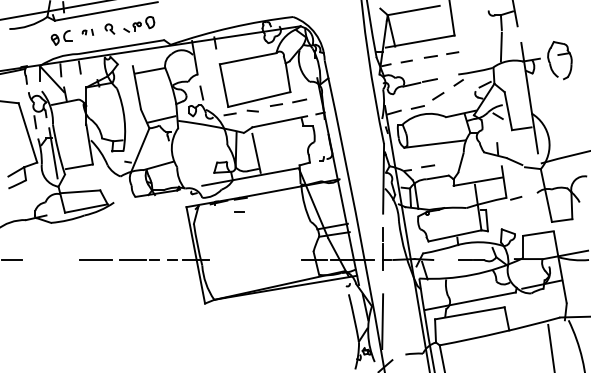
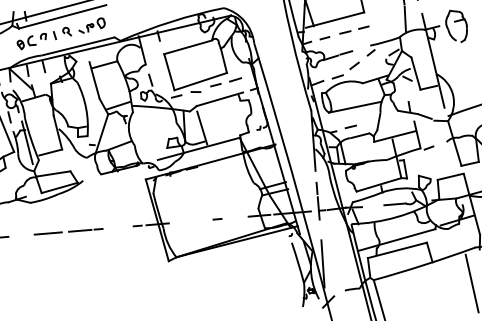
part: (87, 32) -> (47, 36), size x1.67
line: (239, 211) -> (217, 218), moved
line: (119, 259) -> (68, 231), moved

